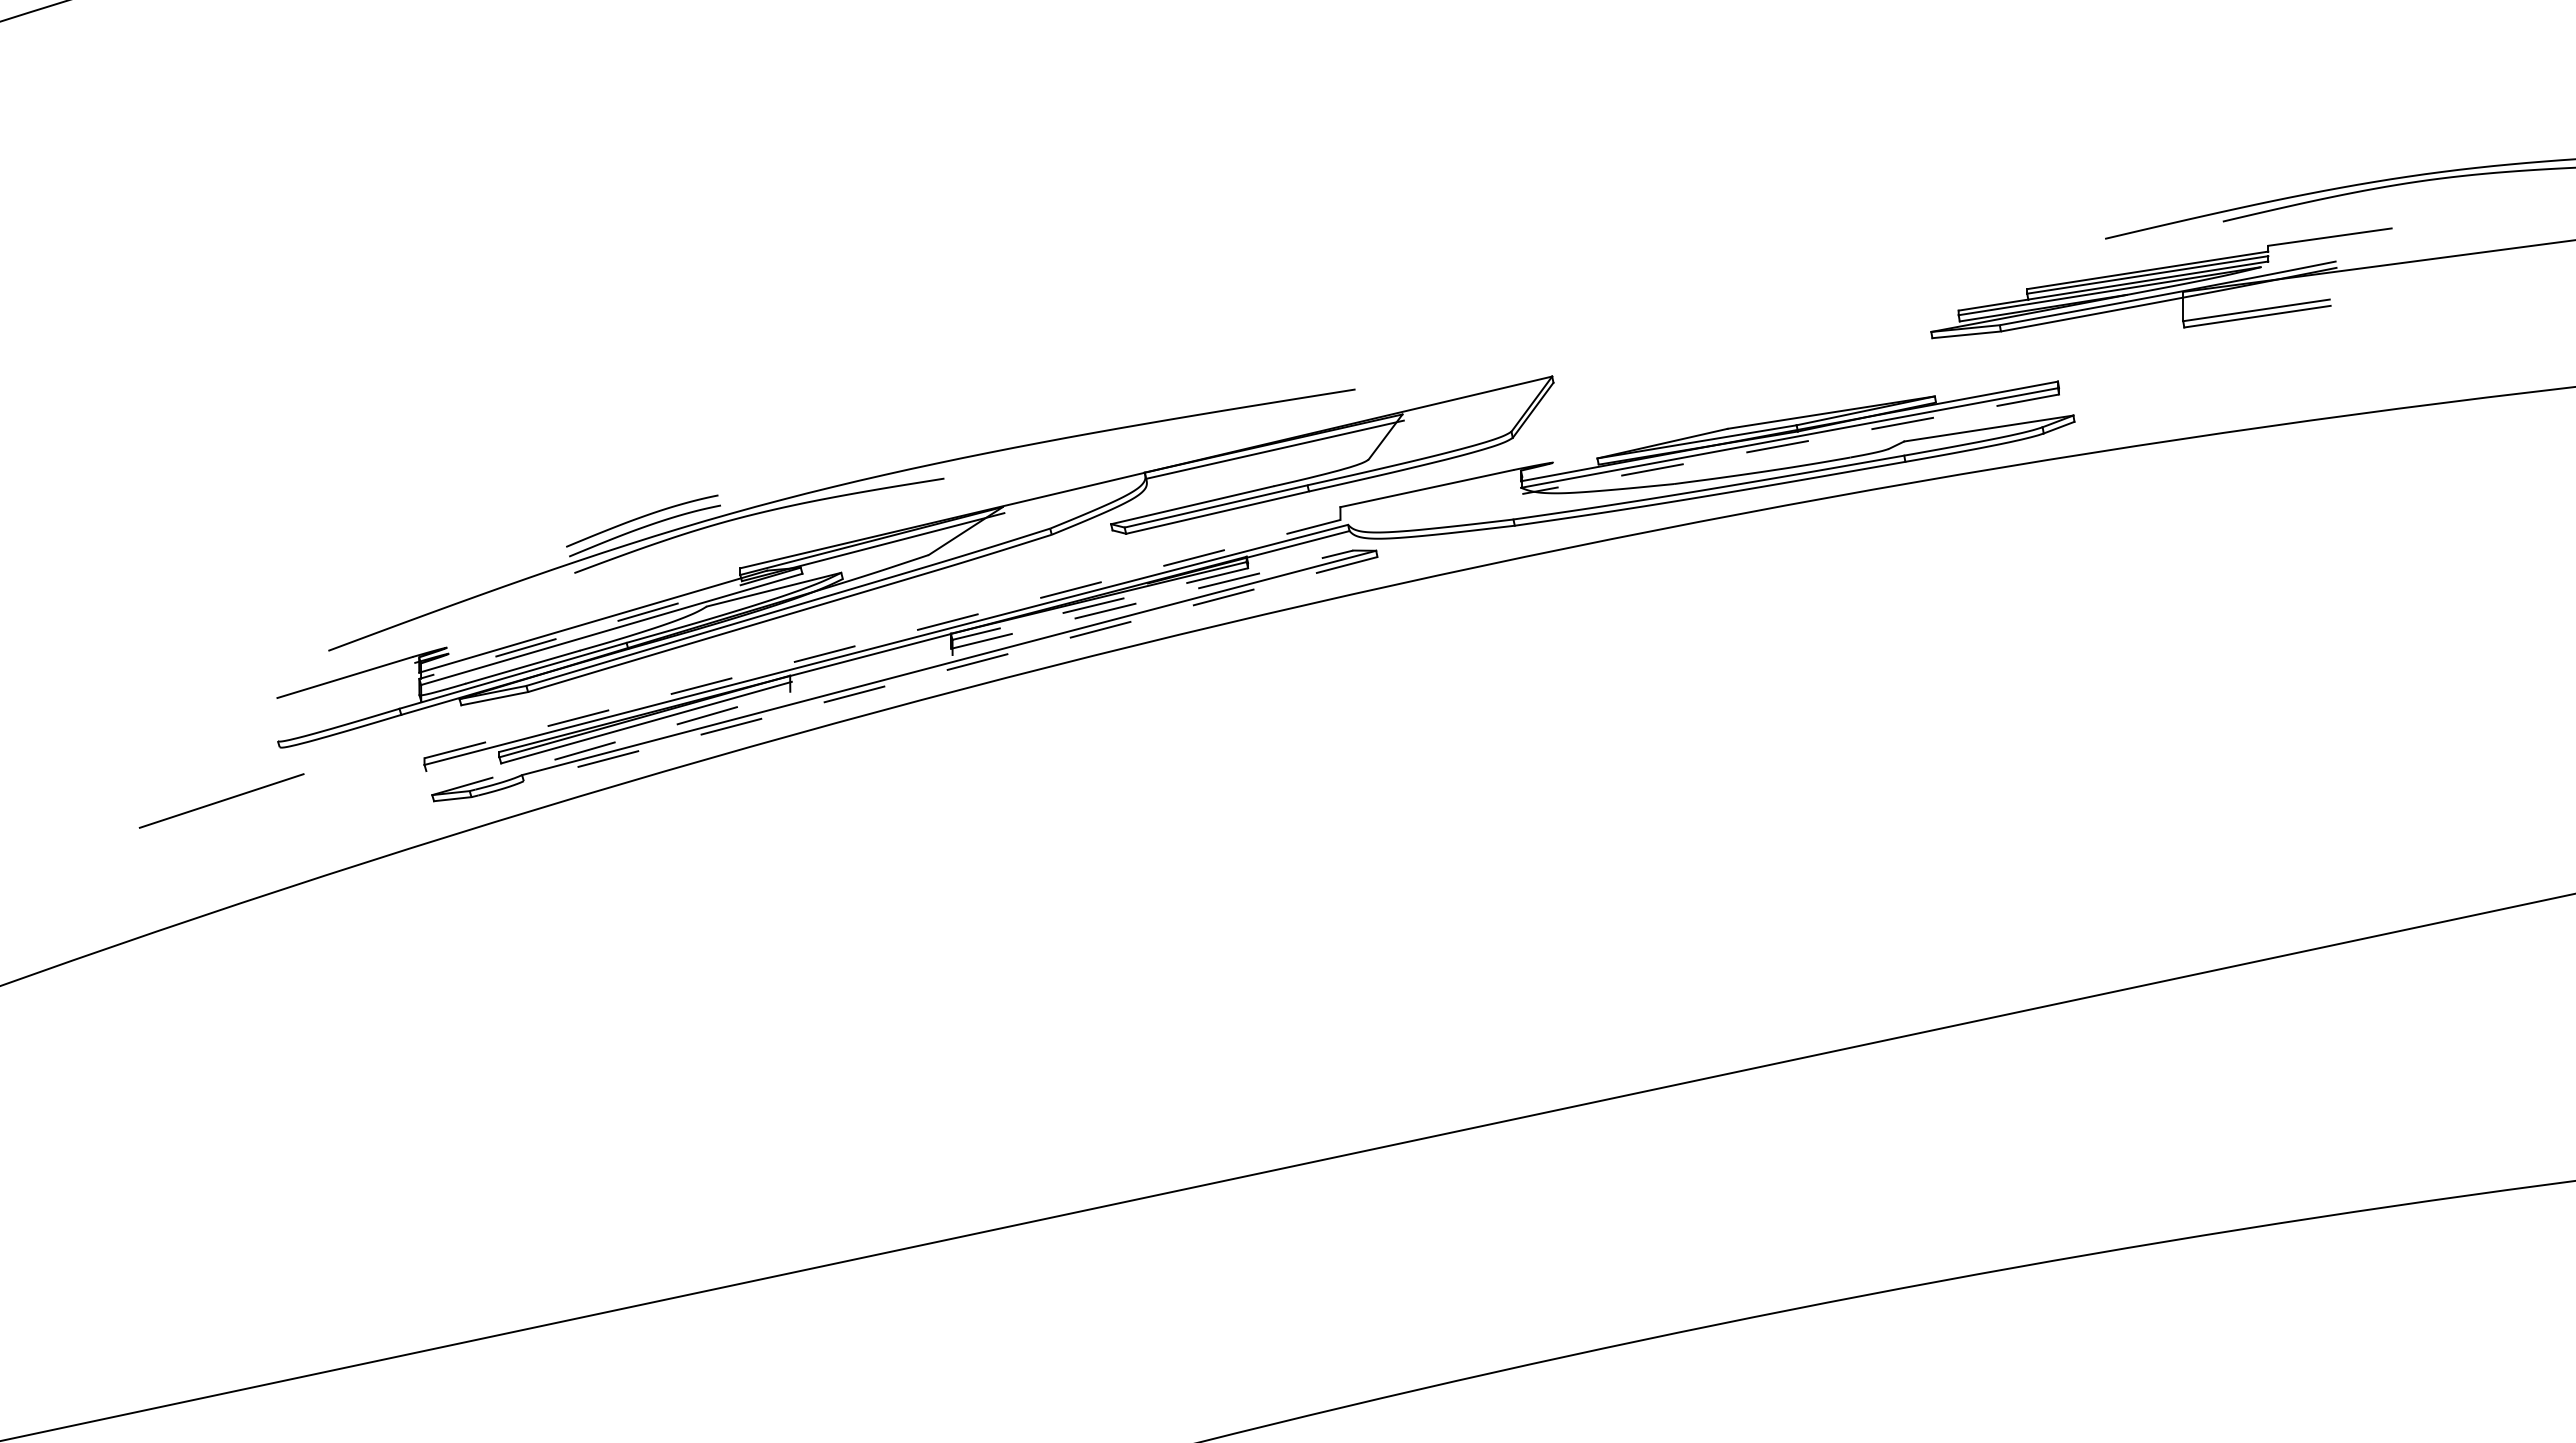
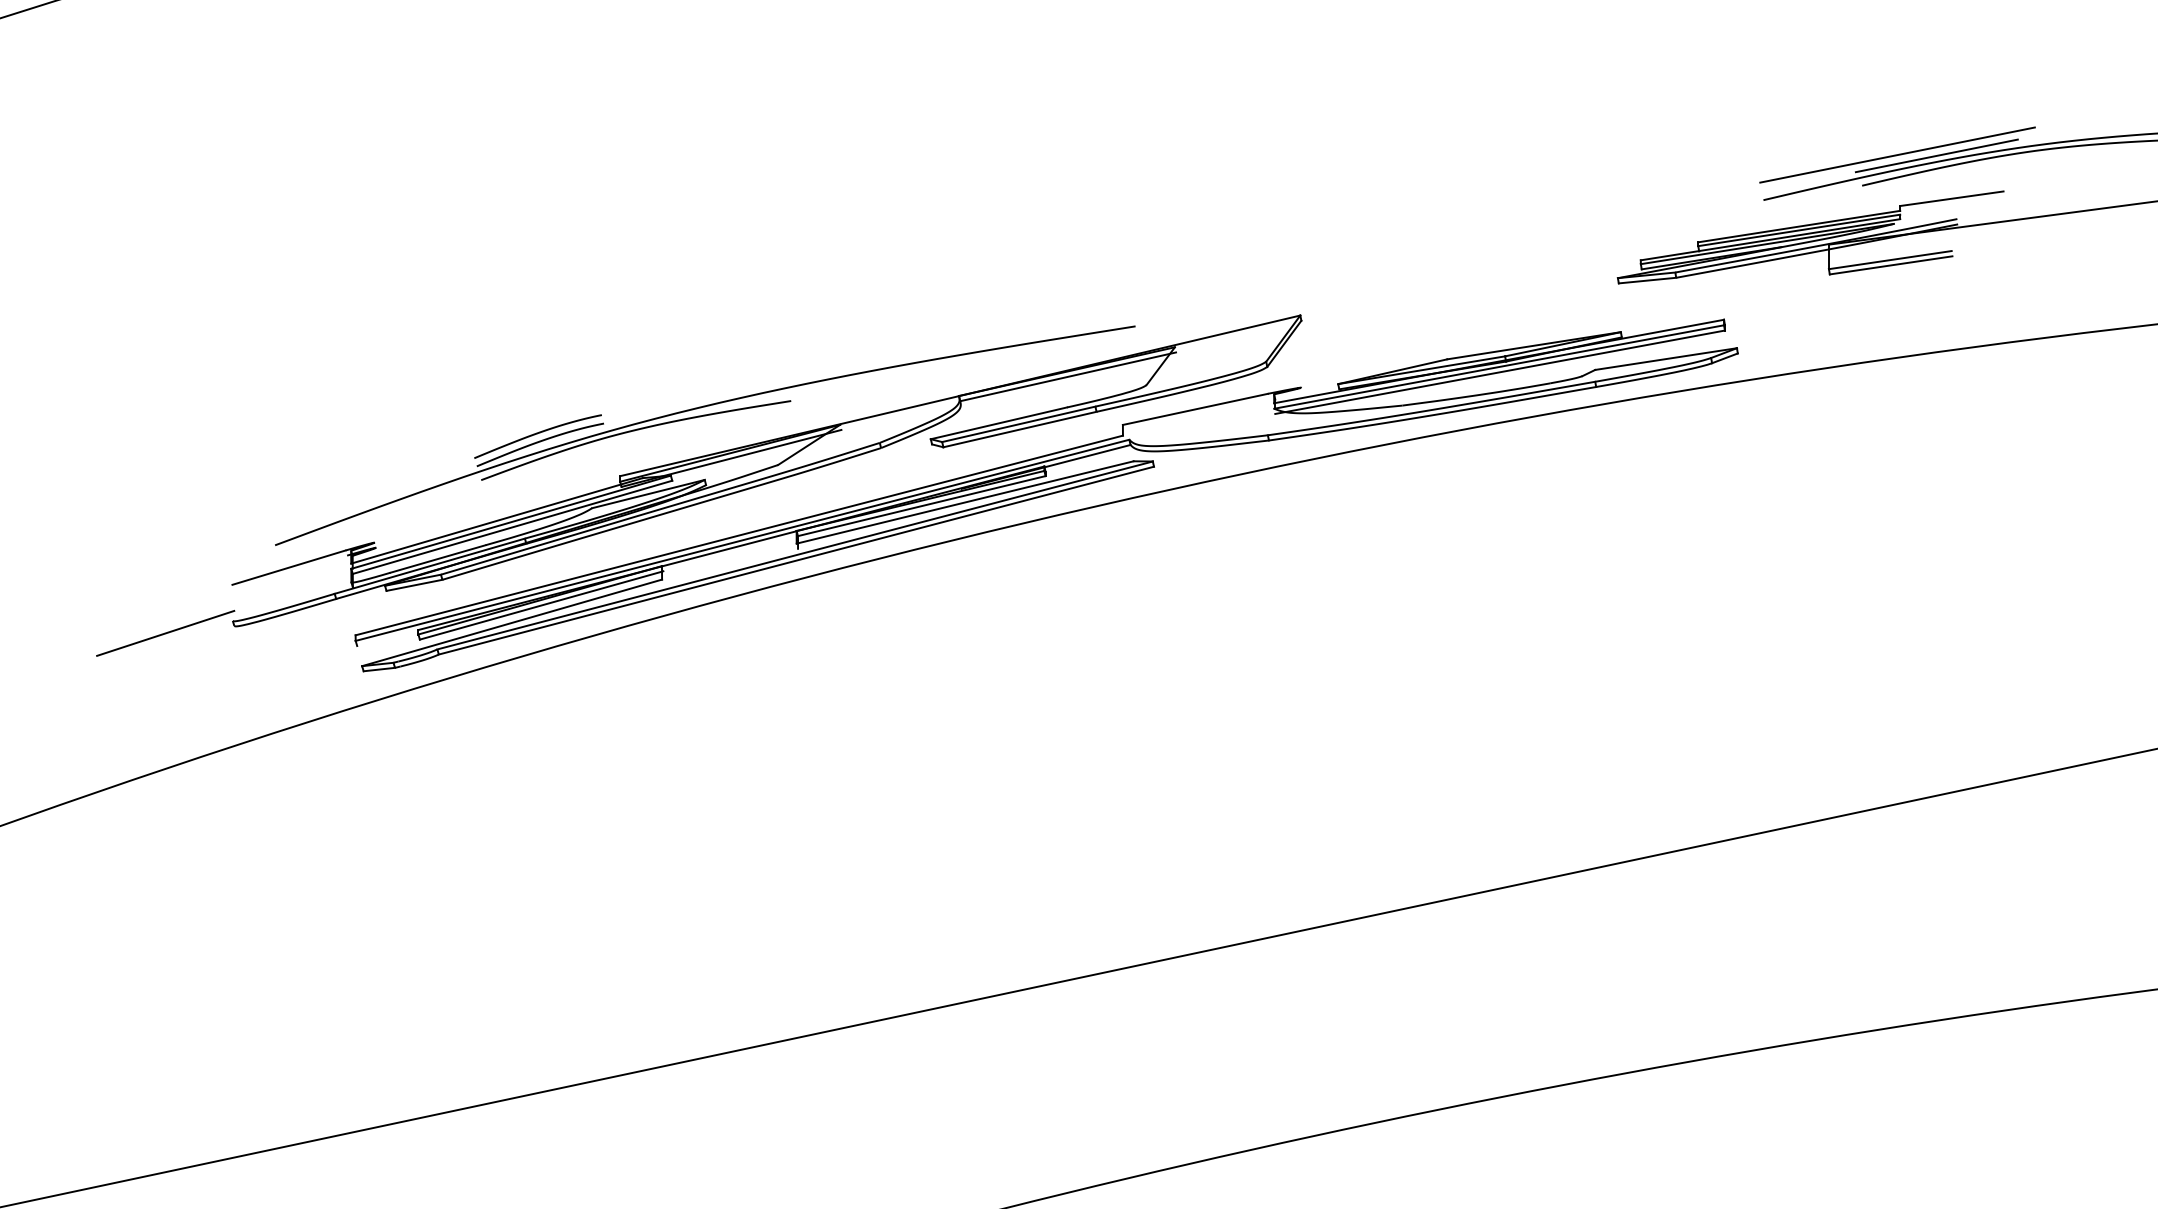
line: (2265, 184) -> (1897, 154), added
line: (2311, 185) -> (1936, 155), added
line: (1790, 444) -> (1499, 372), dashed -> solid
line: (1152, 599) -> (965, 502), dashed -> solid
line: (1099, 604) -> (921, 506), dashed -> solid
line: (610, 623) -> (511, 522), dashed -> solid
line: (882, 638) -> (739, 534), dashed -> solid
line: (950, 669) -> (796, 560), dashed -> solid
line: (611, 743) -> (512, 622), dashed -> solid
line: (221, 800) -> (165, 632), moved

